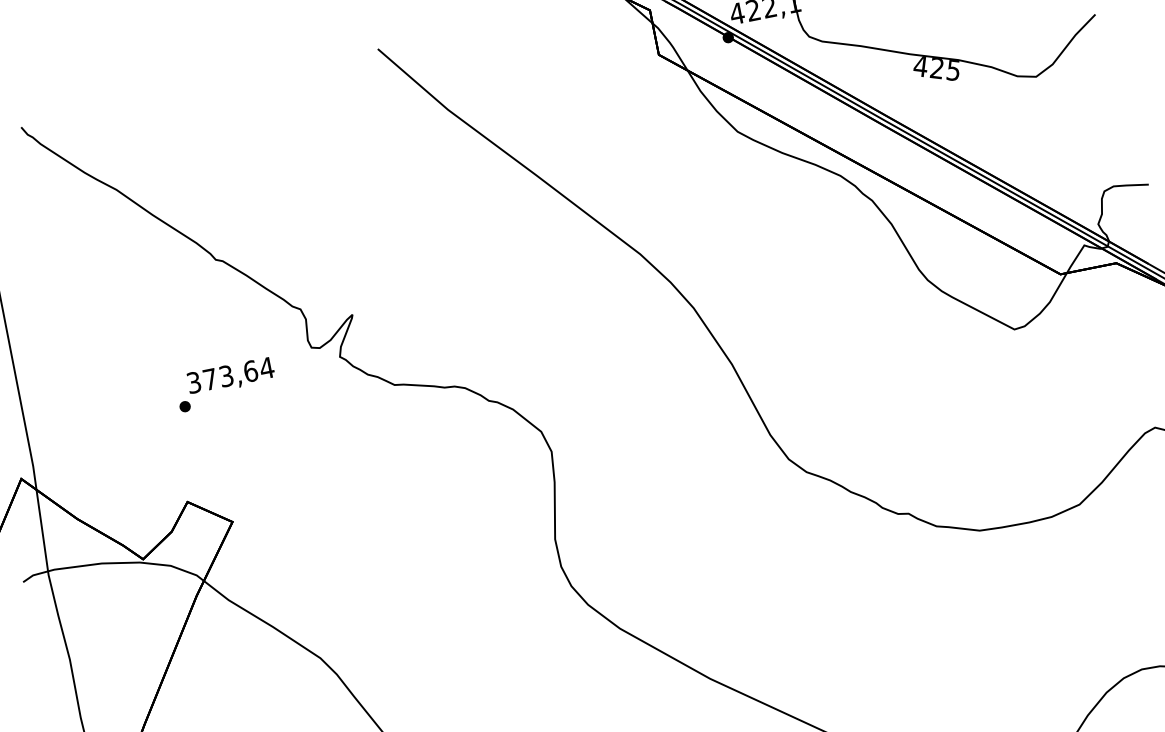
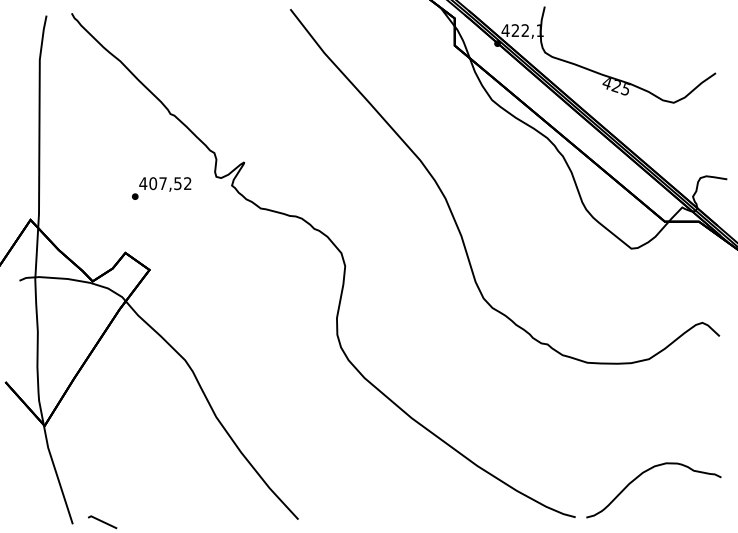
text: (230, 375) -> (165, 183), 373,64 -> 407,52

